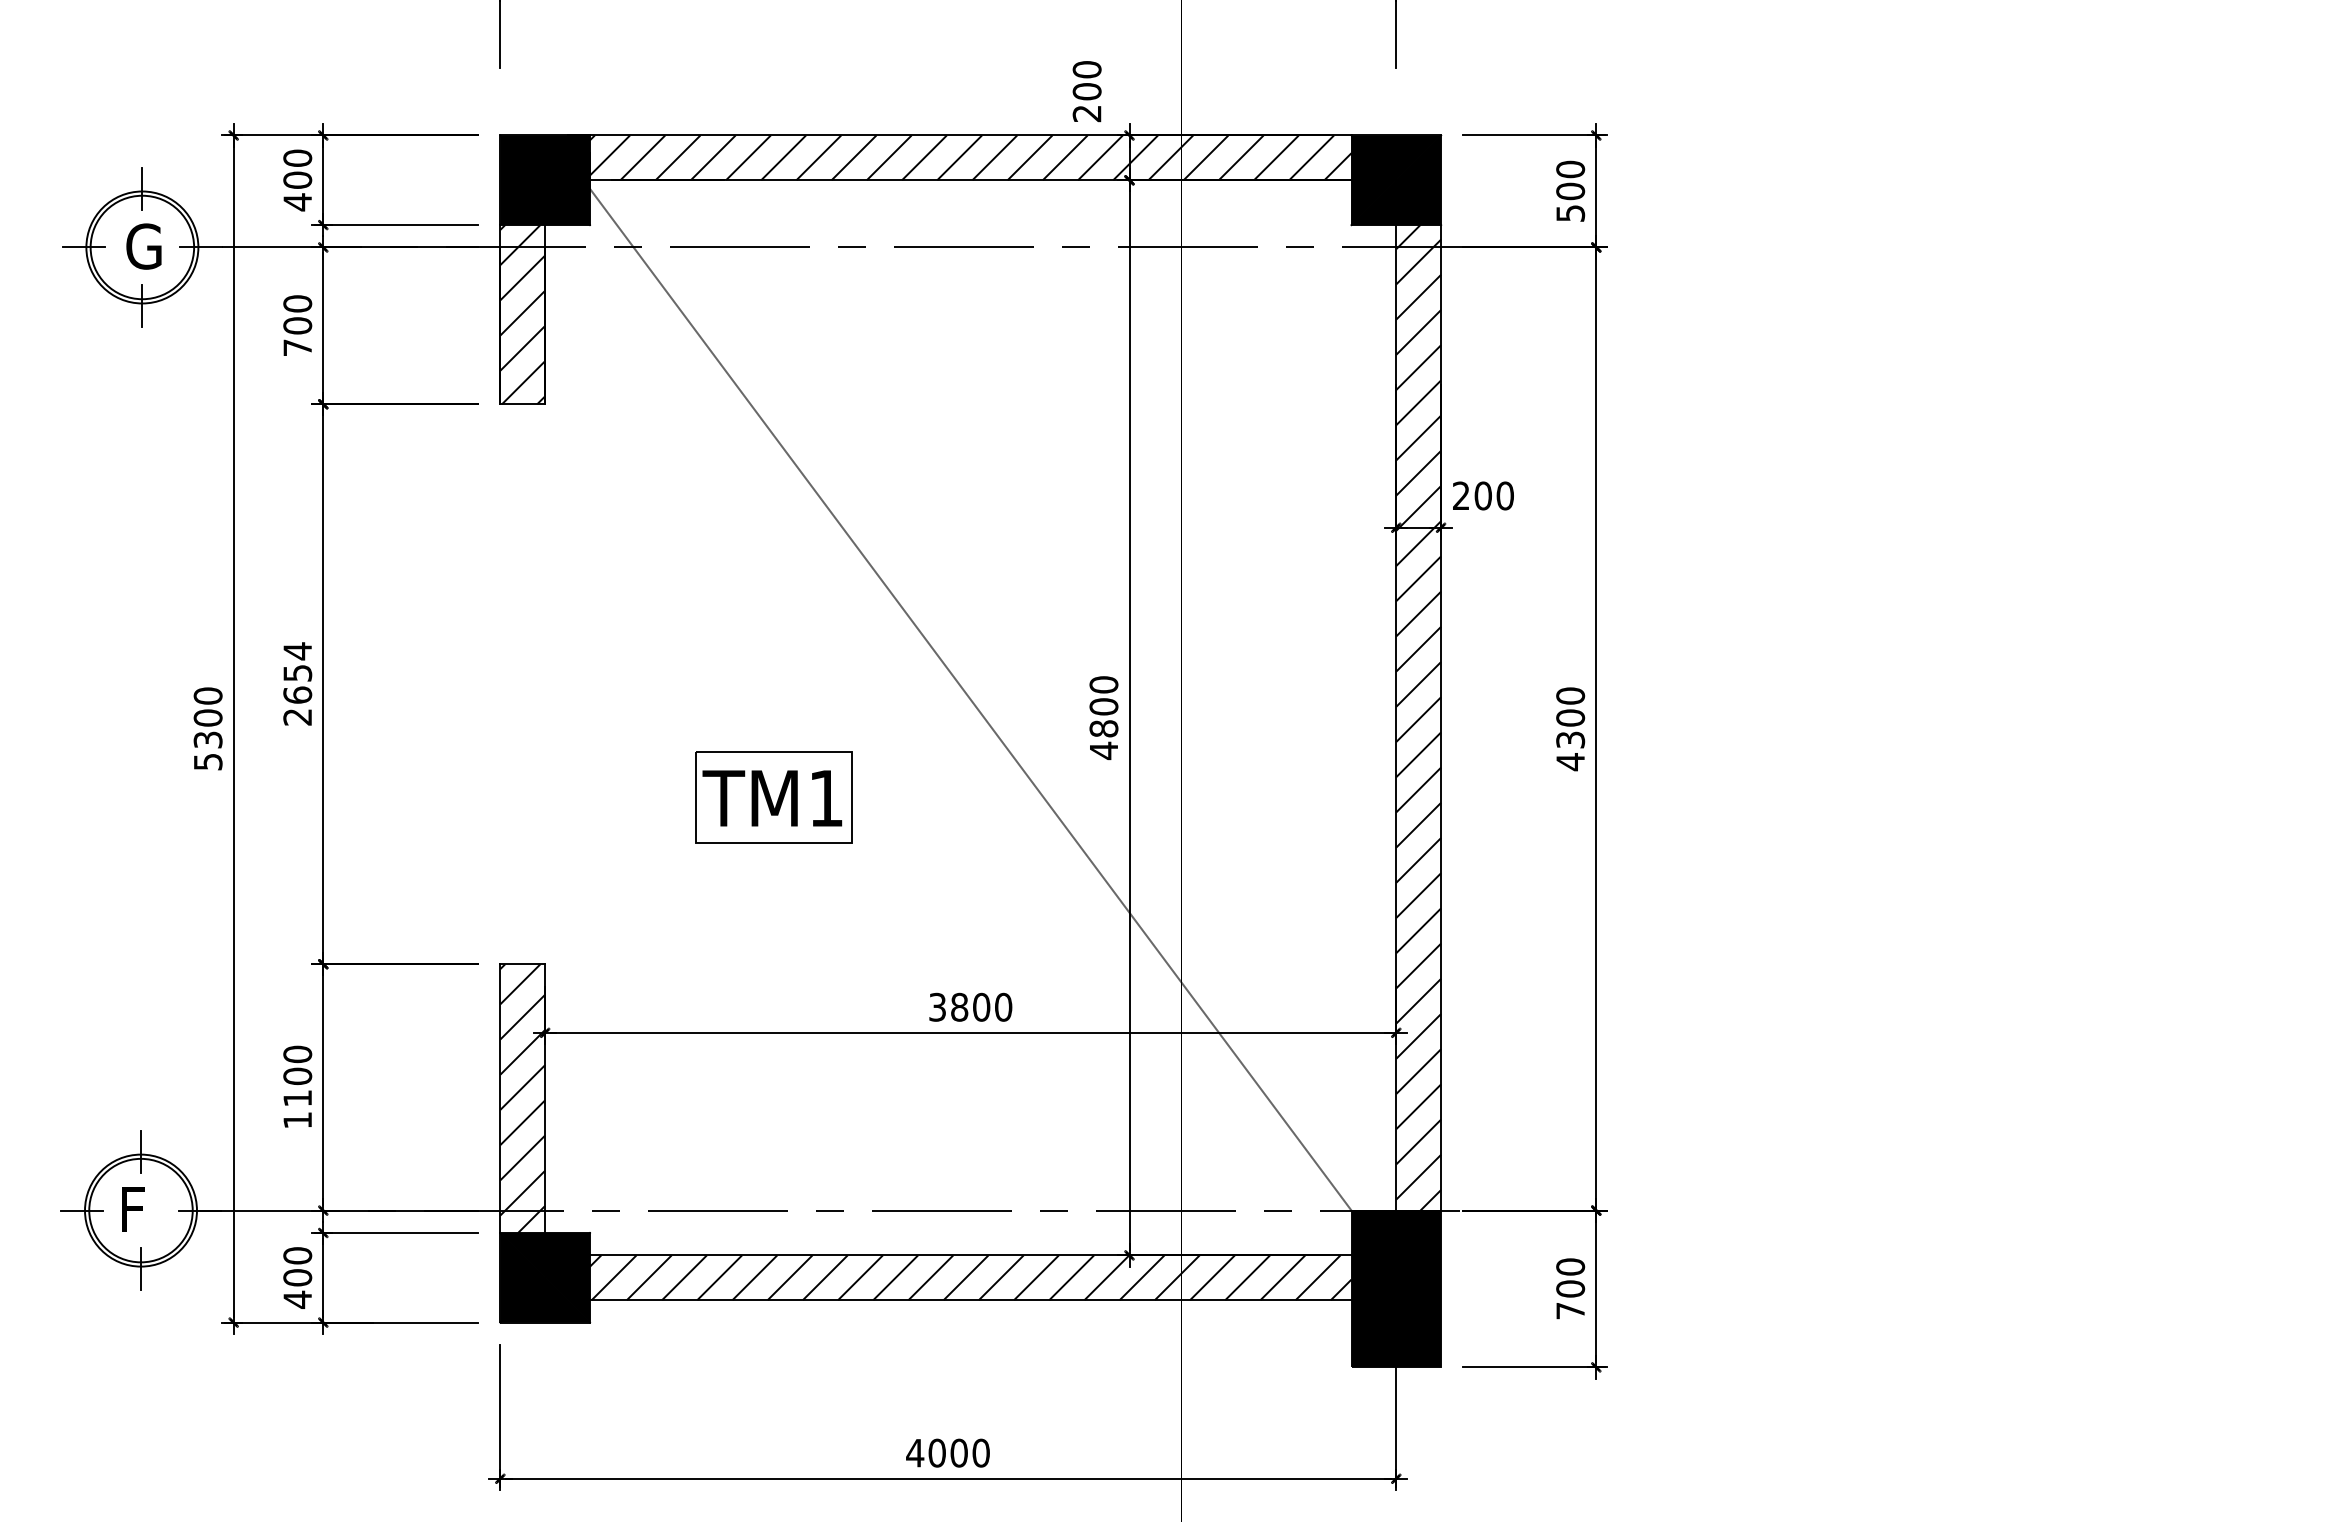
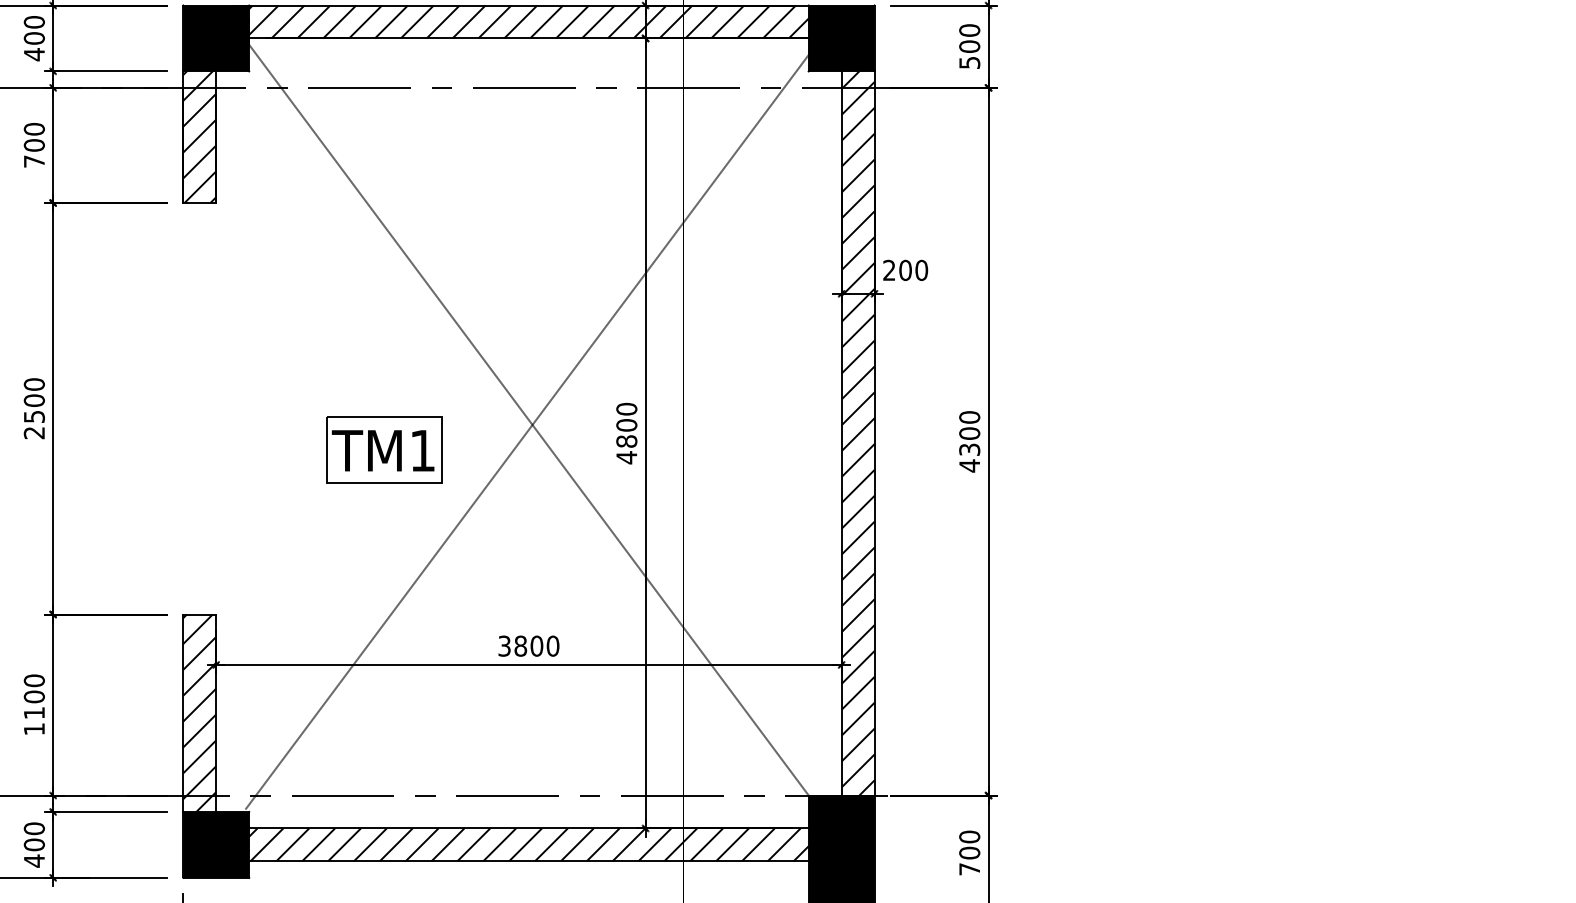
text: (297, 672) -> (34, 400), 2654 -> 2500
line: (968, 715) -> (527, 431), added
part: (773, 797) -> (383, 450), moved

